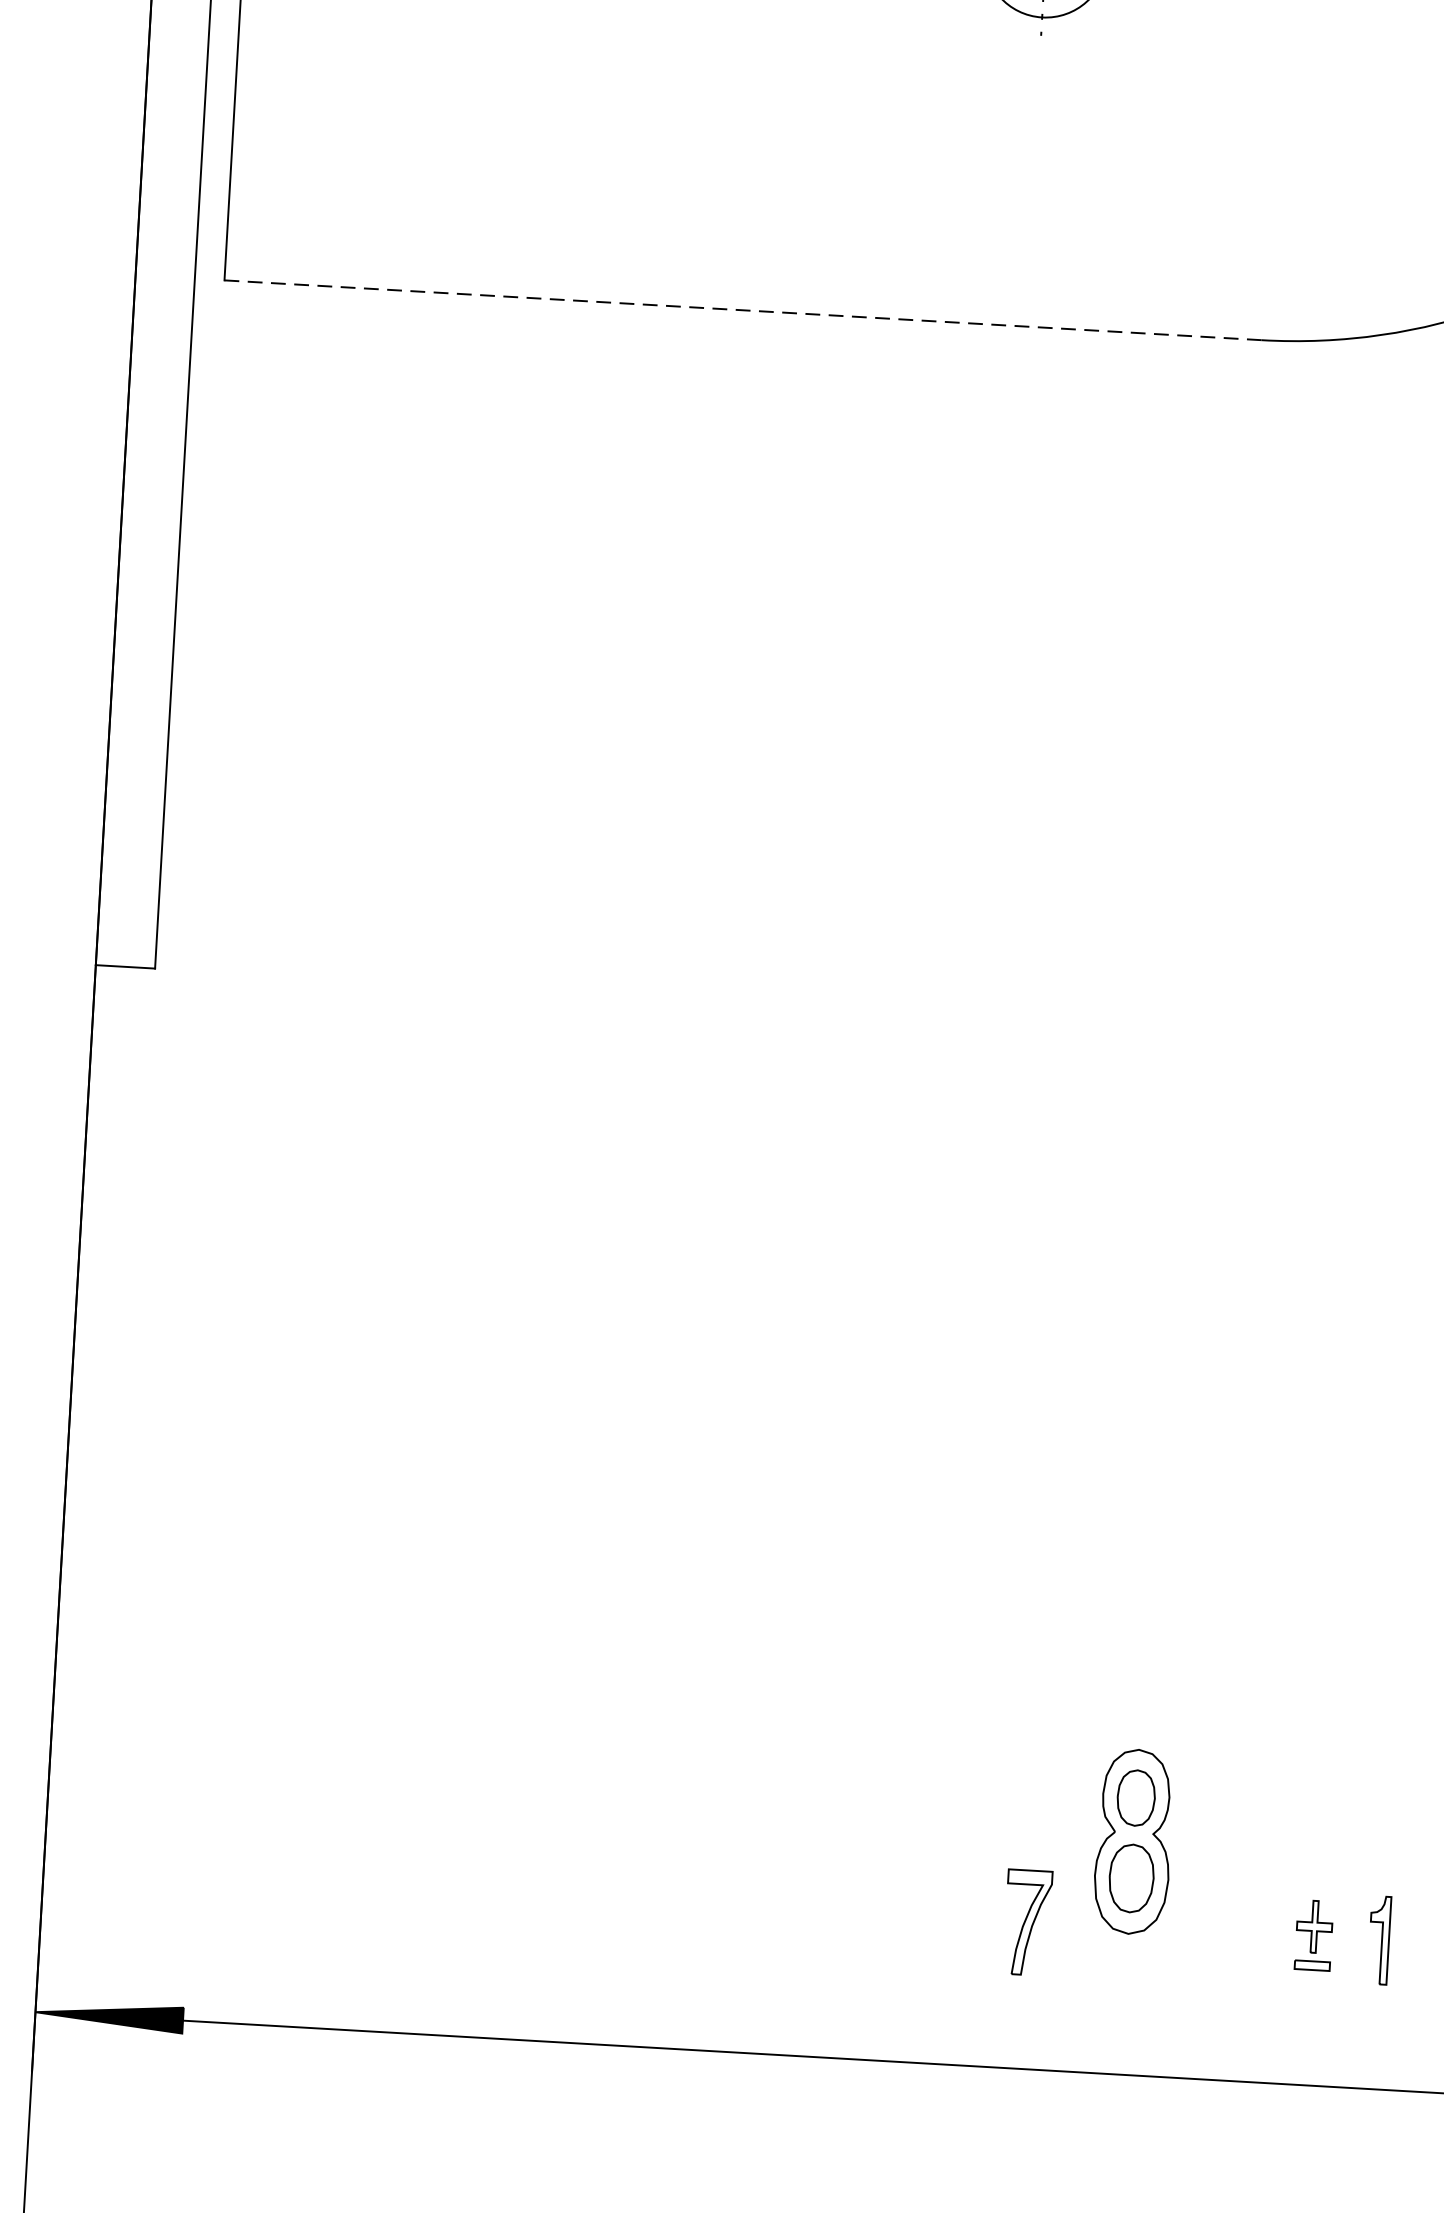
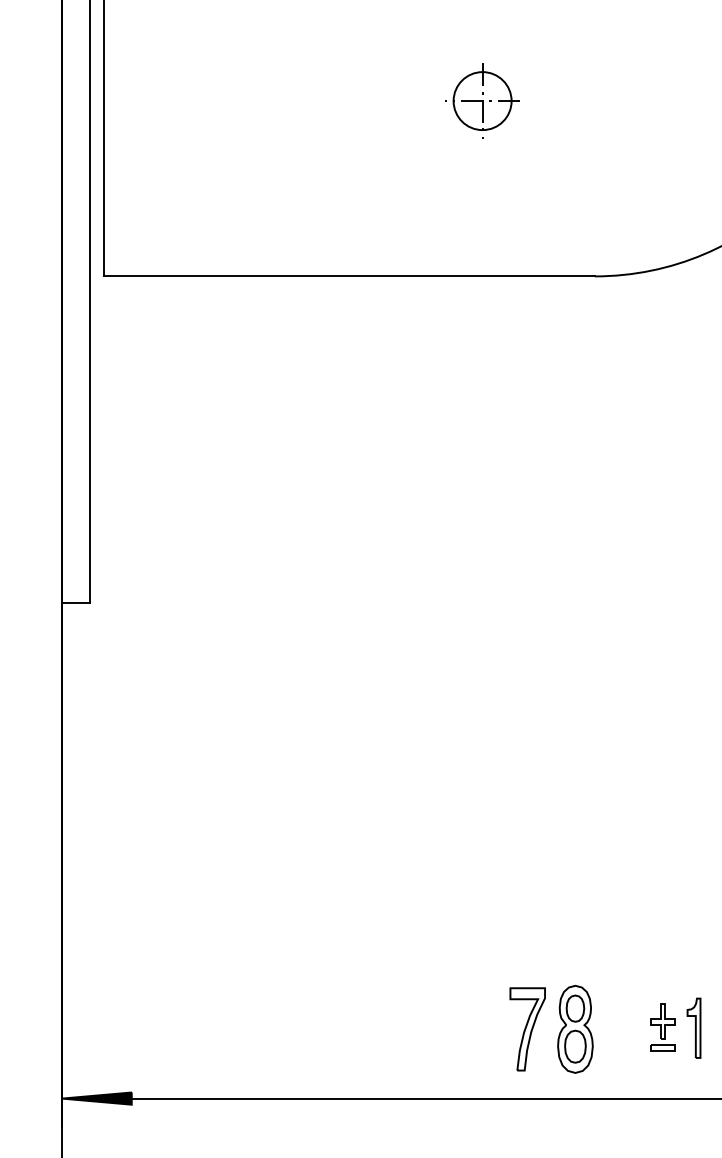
line: (743, 310) -> (349, 276), dashed -> solid
part: (1133, 1839) -> (575, 1028), moved
part: (1027, 1922) -> (527, 1029), size x1.67
part: (1312, 1935) -> (662, 1027), size x1.43
part: (1378, 1938) -> (693, 1027), size x1.43

